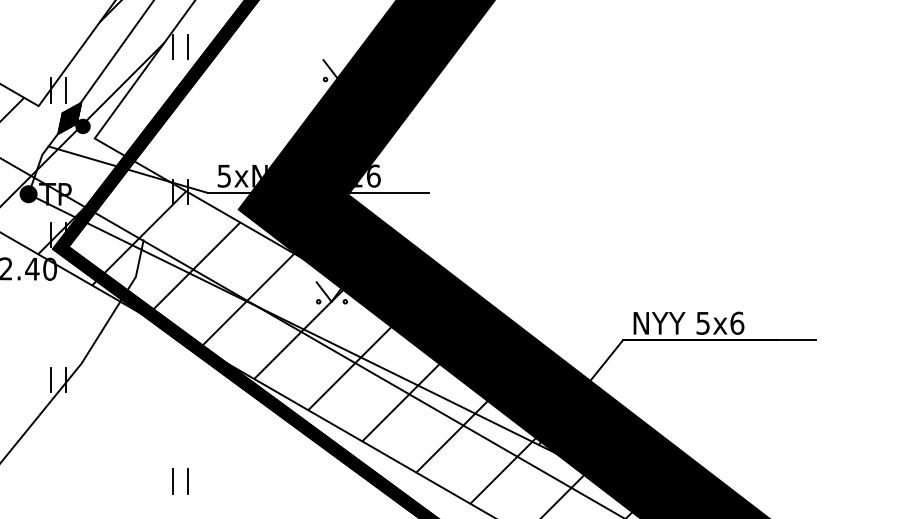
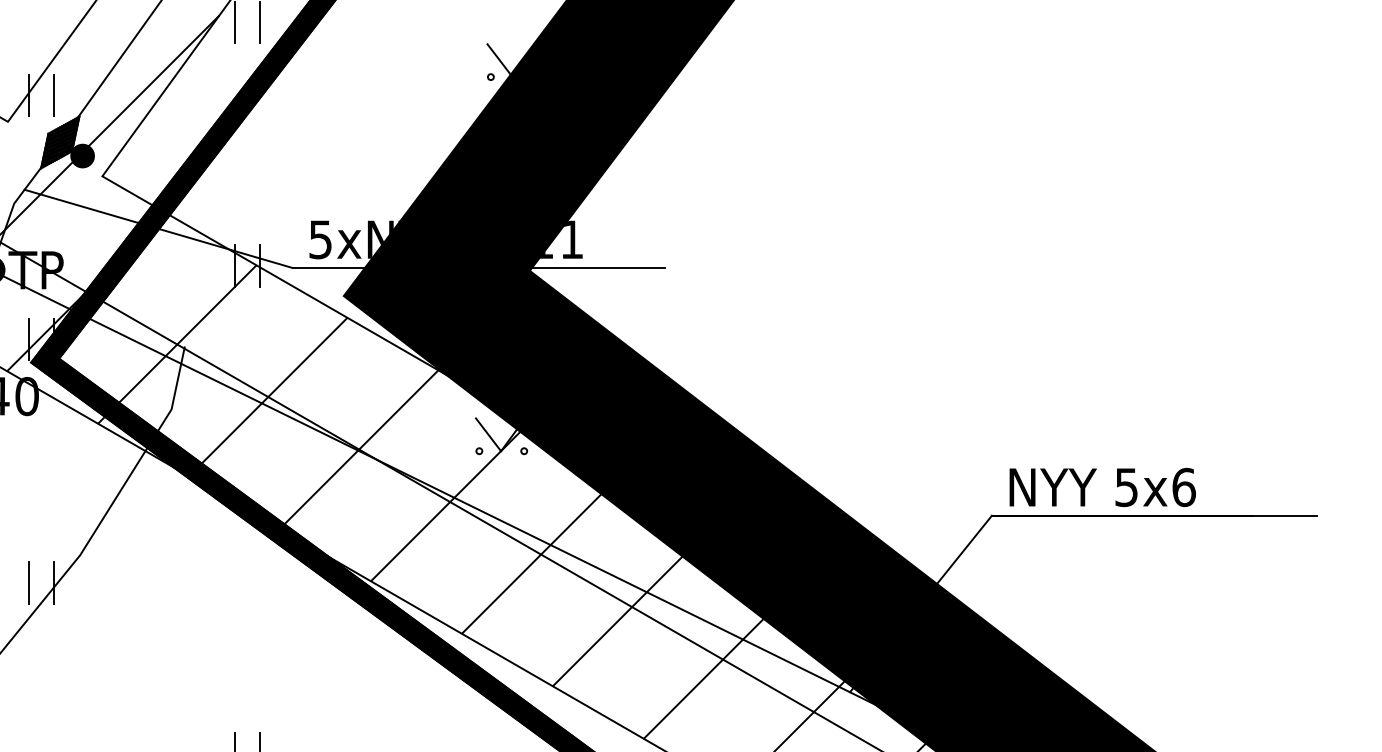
text: (373, 175) -> (571, 238), 1x16 -> 1x11

